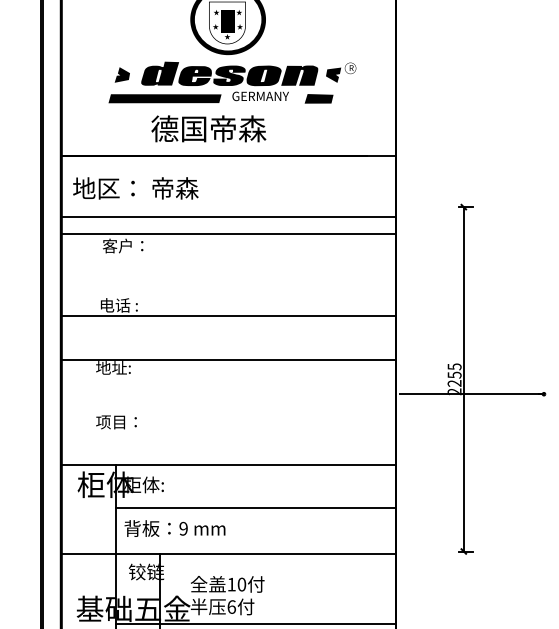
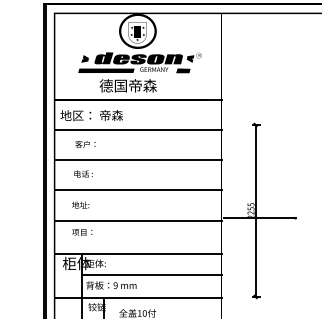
line: (229, 234) -> (138, 159), moved
line: (227, 316) -> (137, 190), moved
line: (227, 360) -> (137, 221), moved

